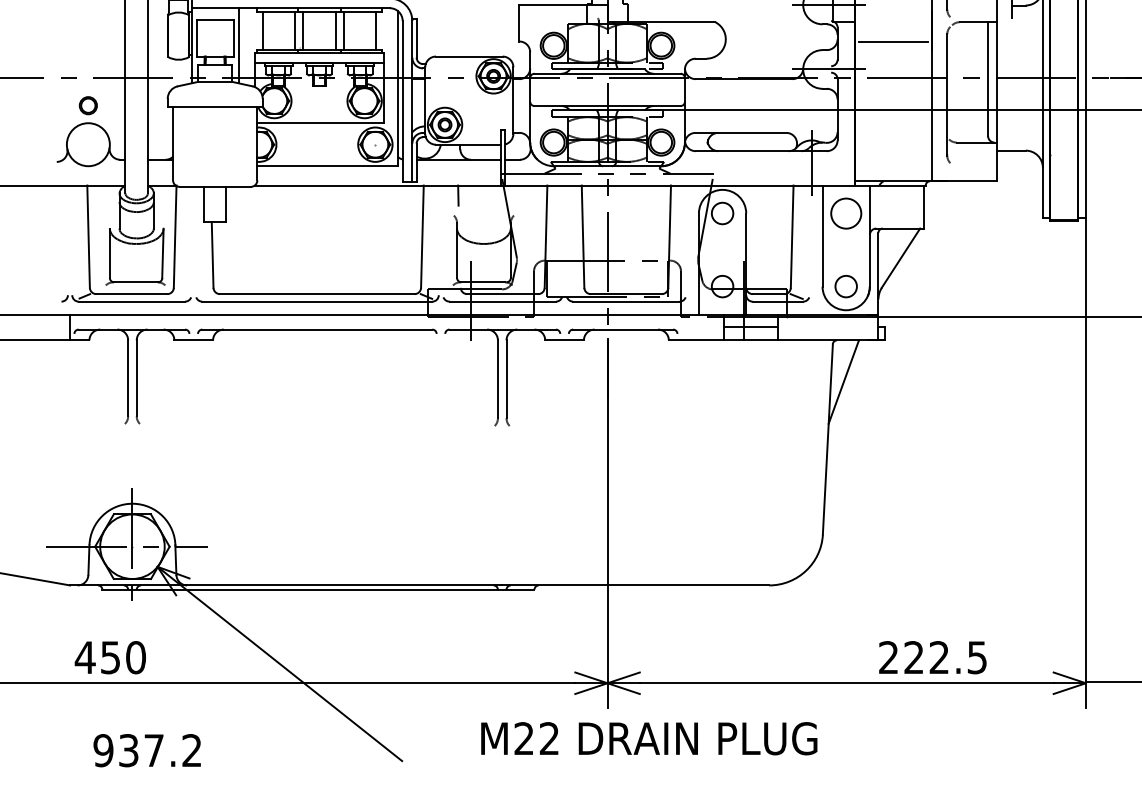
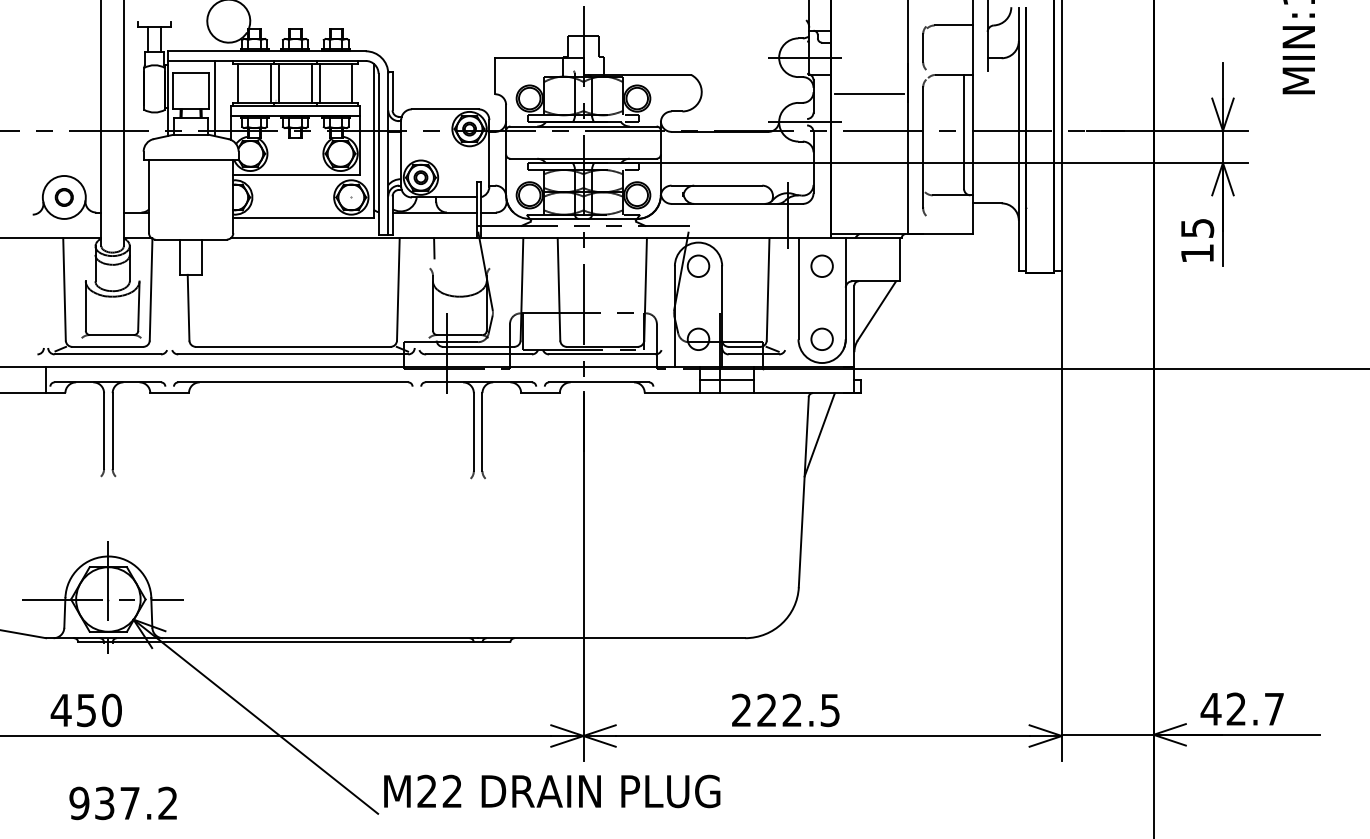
circle: (87, 105) -> (63, 197), moved
circle: (845, 212) -> (821, 265), size x0.71
text: (932, 657) -> (785, 710), moved
text: (649, 738) -> (552, 791), moved

